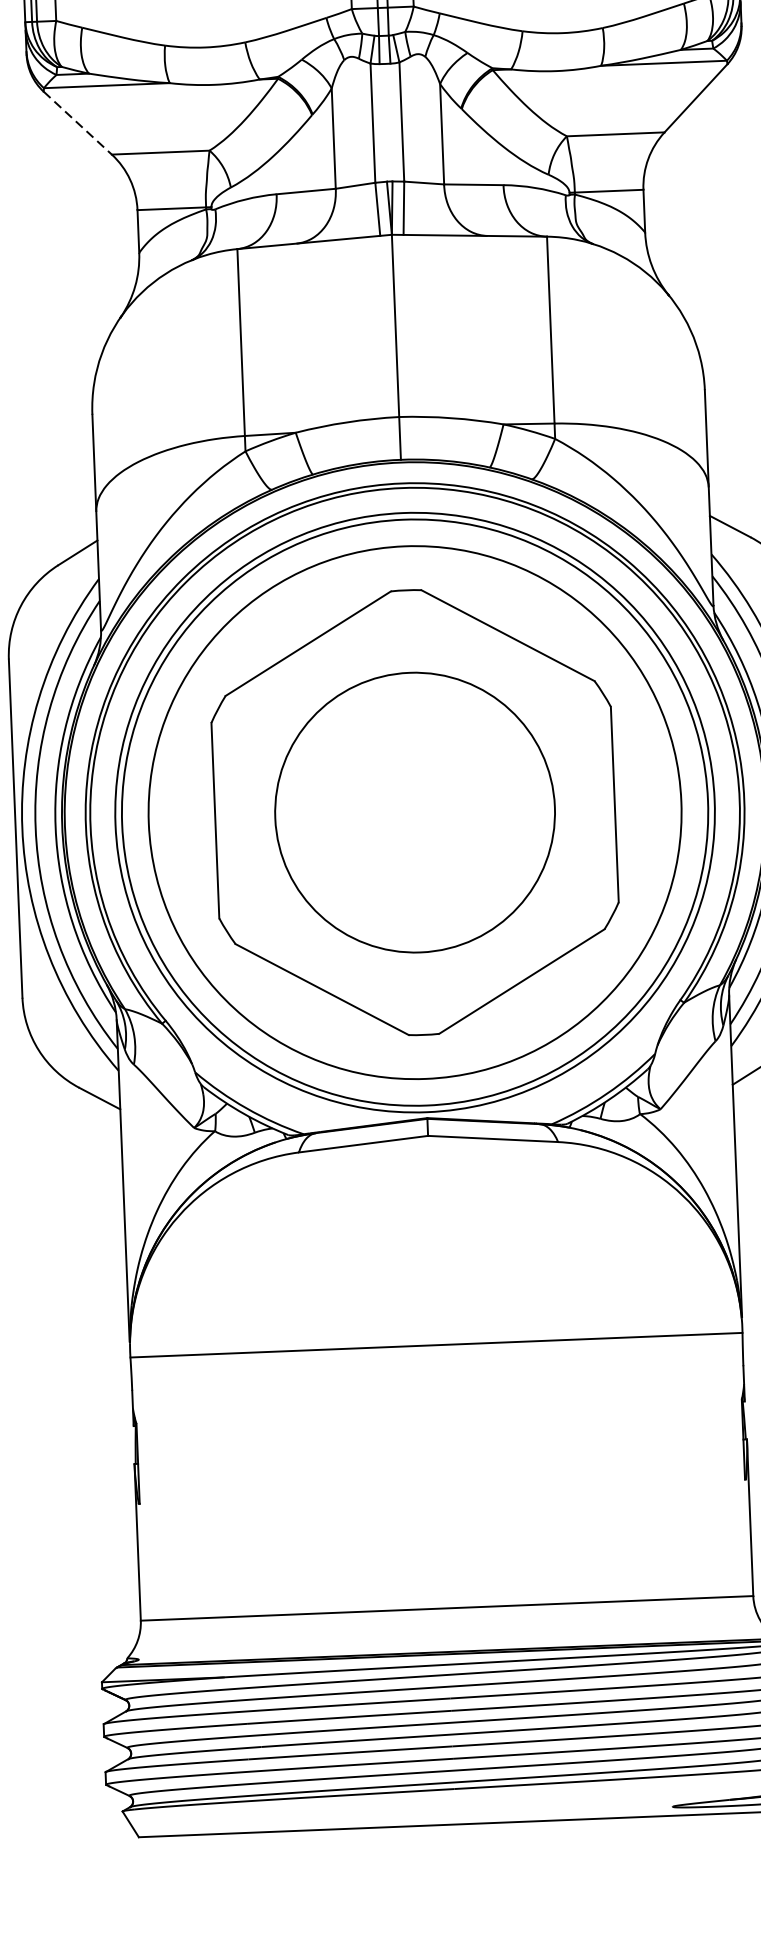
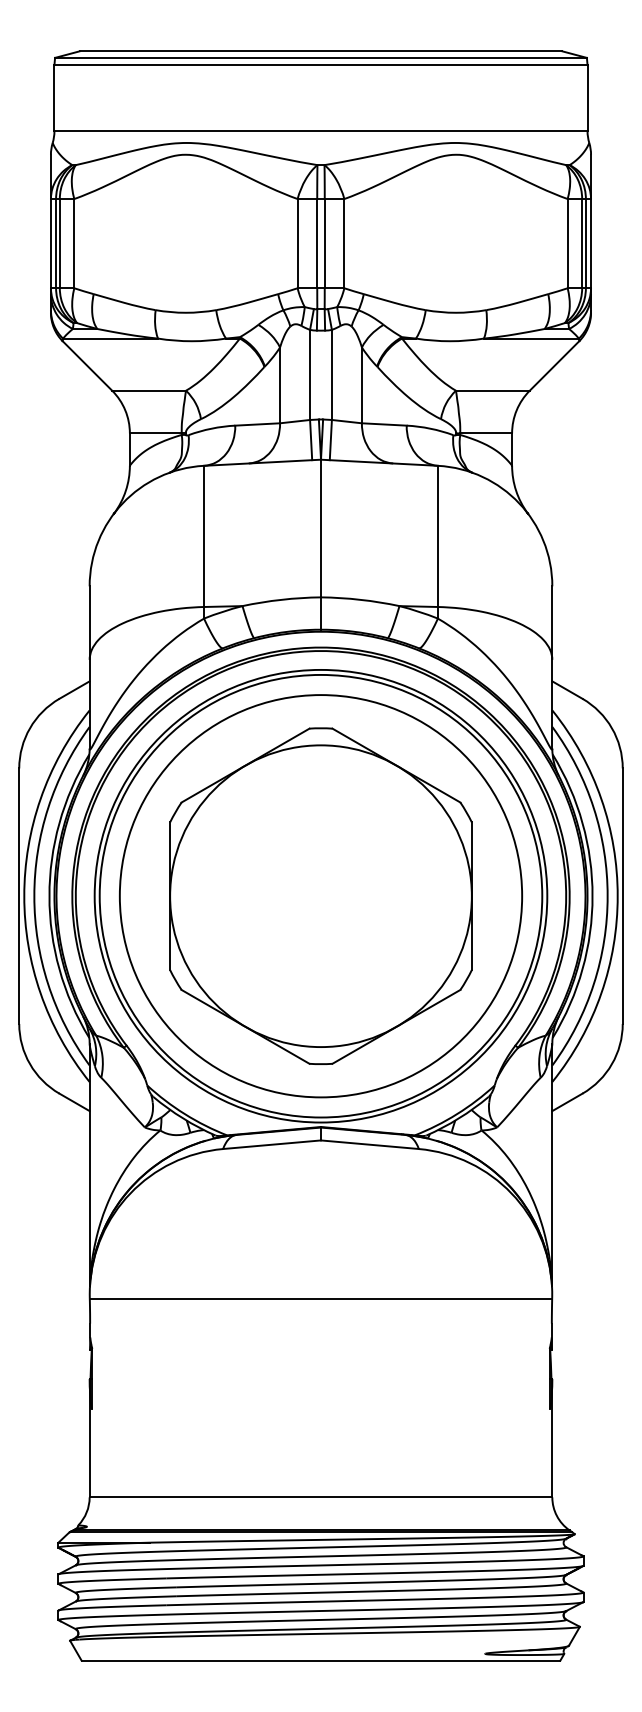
line: (77, 122) -> (87, 365), dashed -> solid
circle: (414, 813) -> (320, 896), size x1.43

